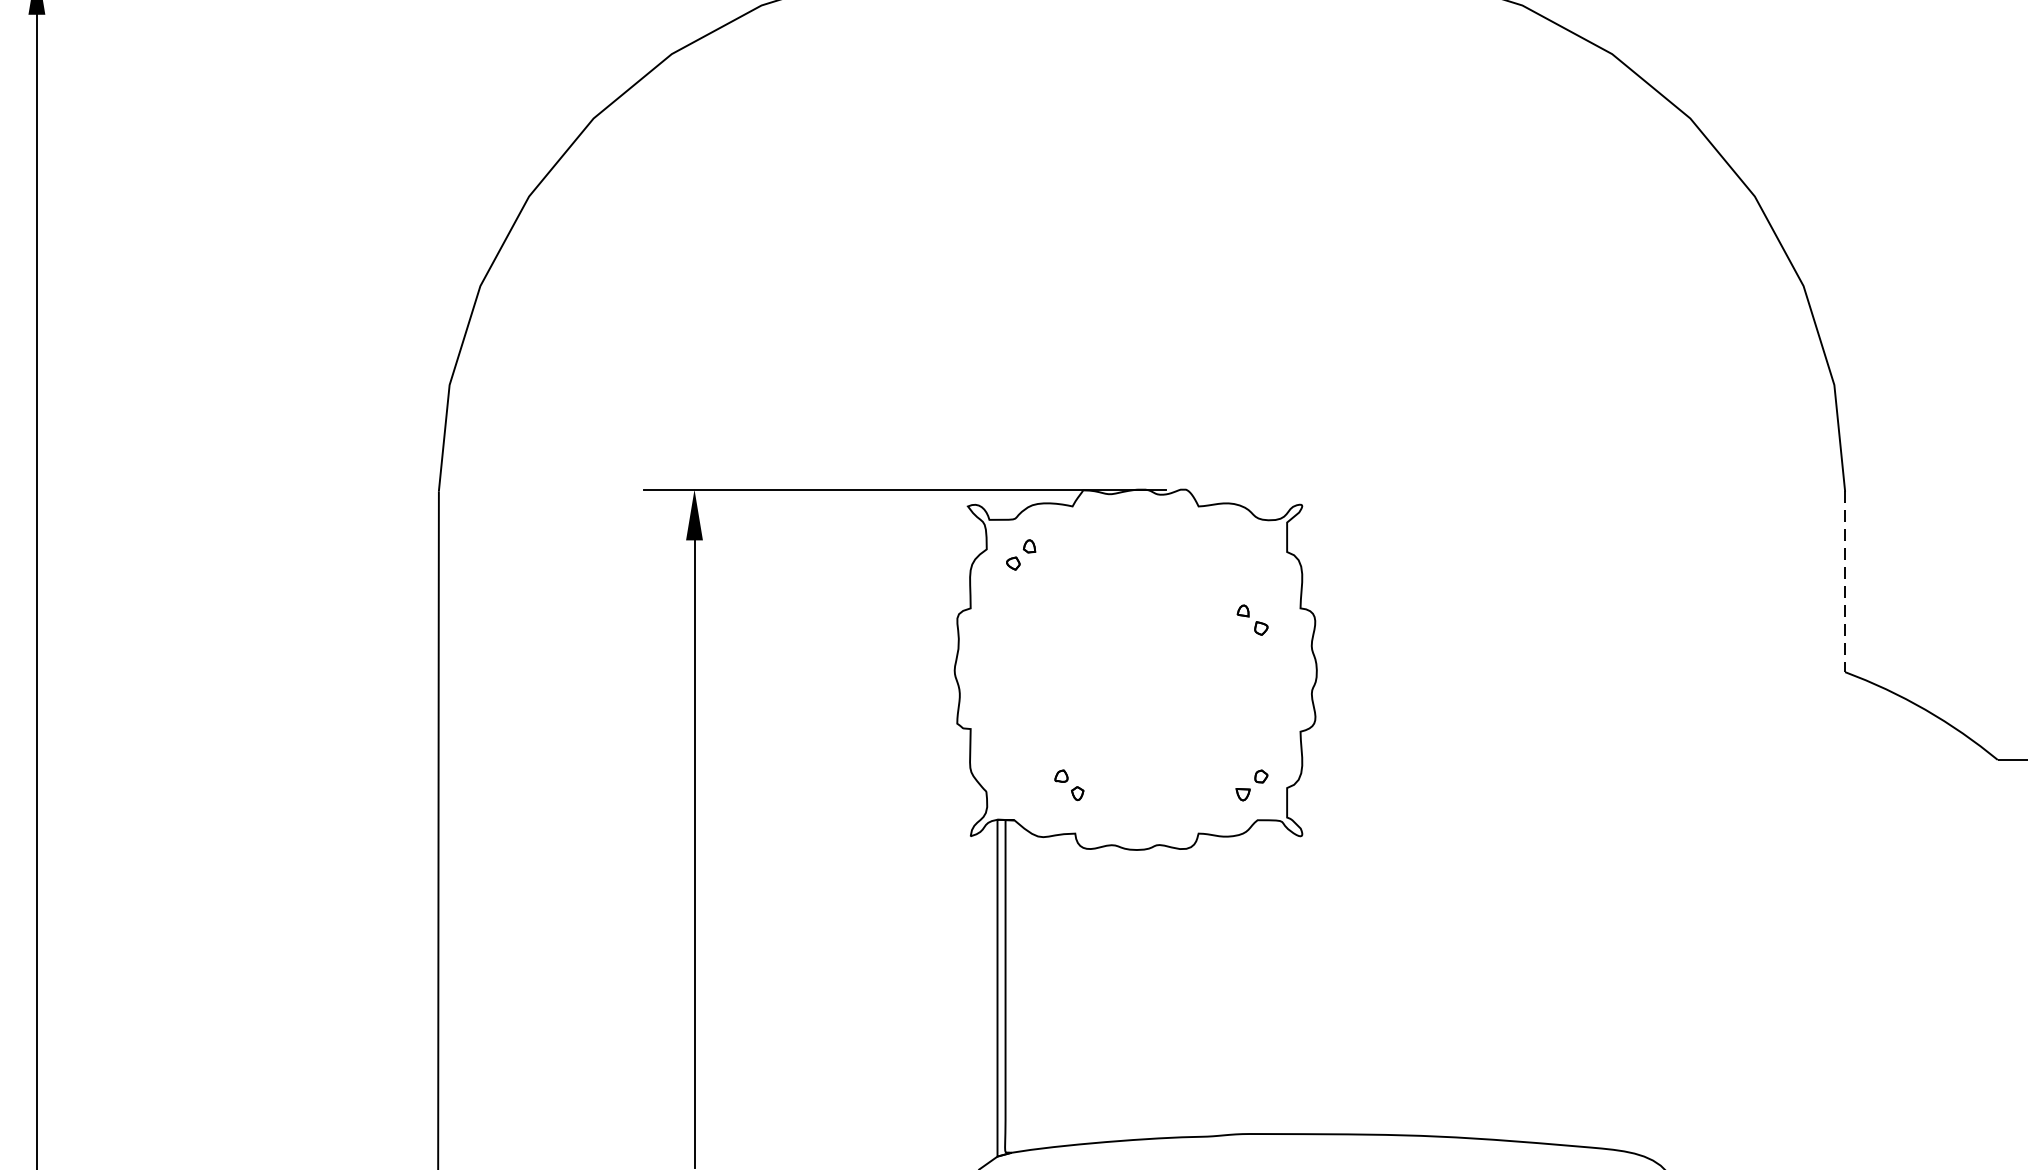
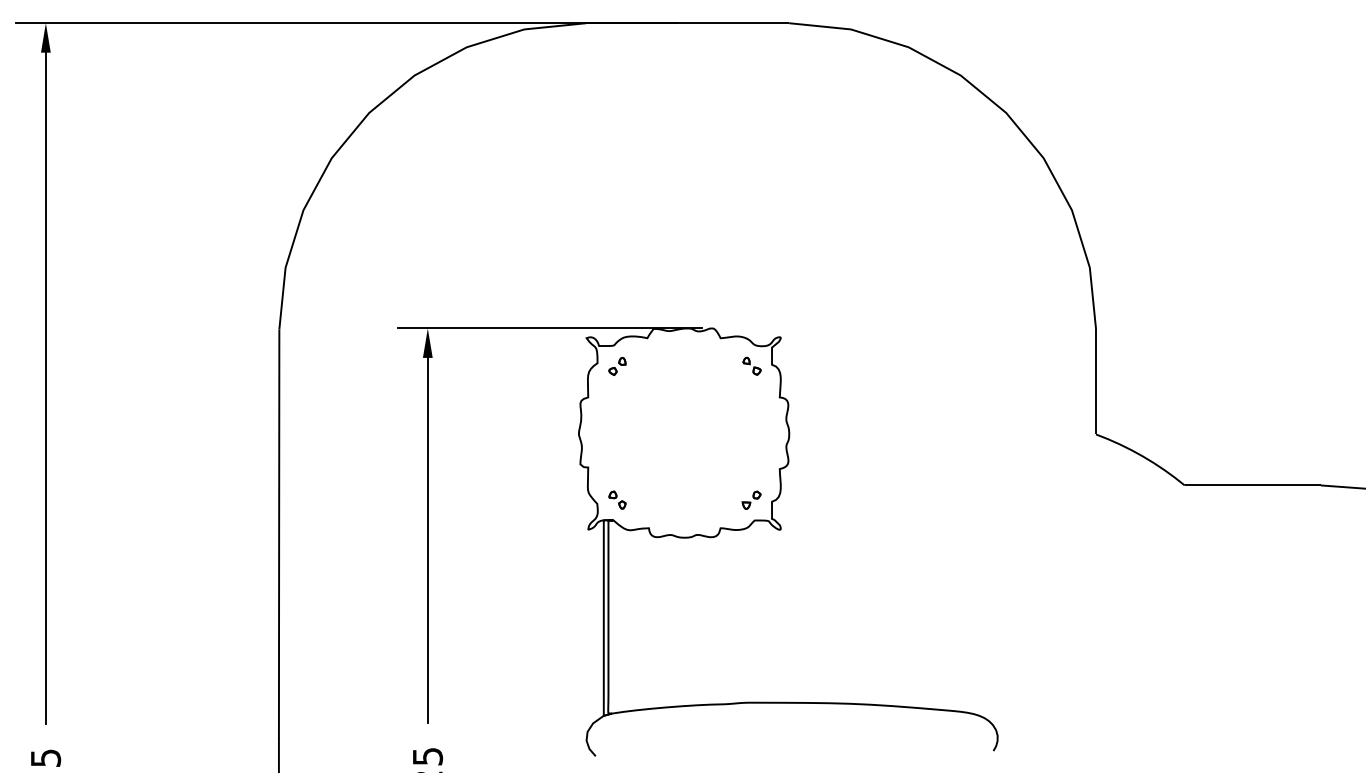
line: (1845, 580) -> (1096, 381), dashed -> solid
part: (1251, 618) -> (751, 365), moved
part: (1069, 784) -> (617, 499), moved

